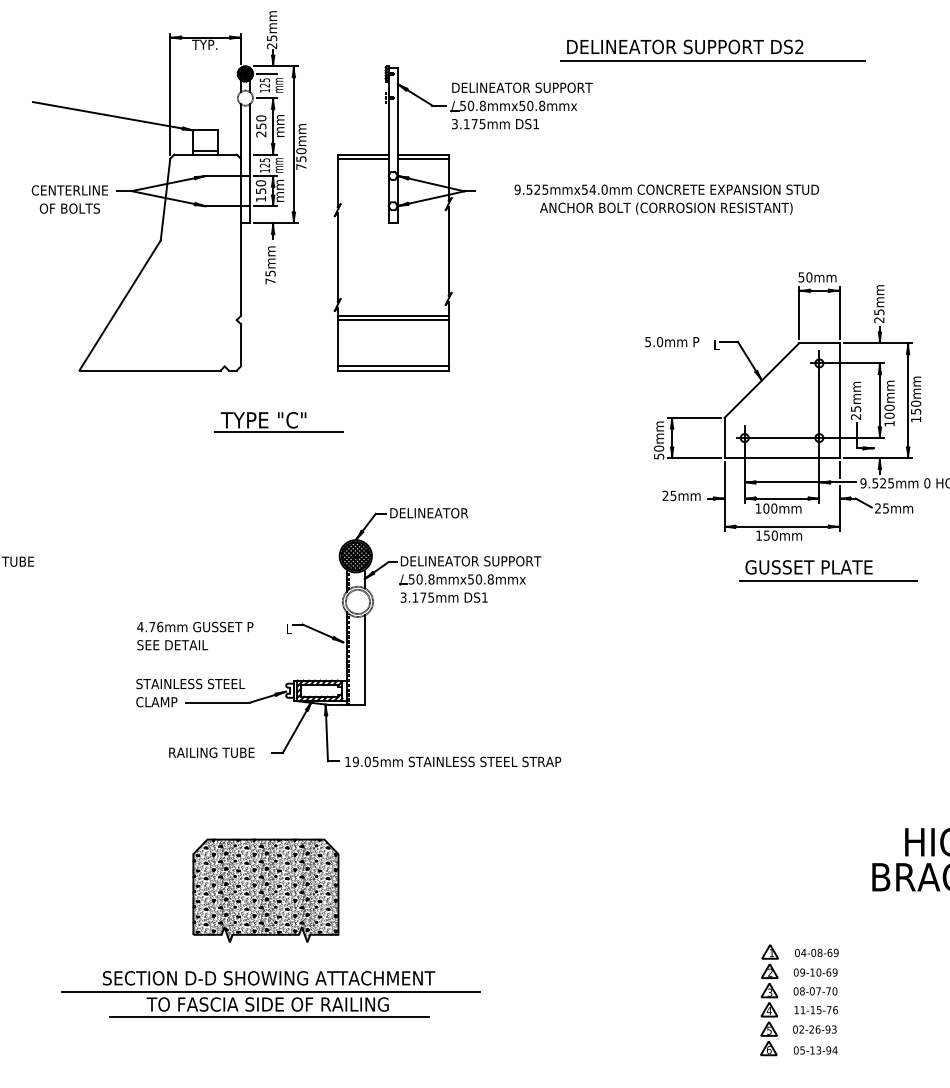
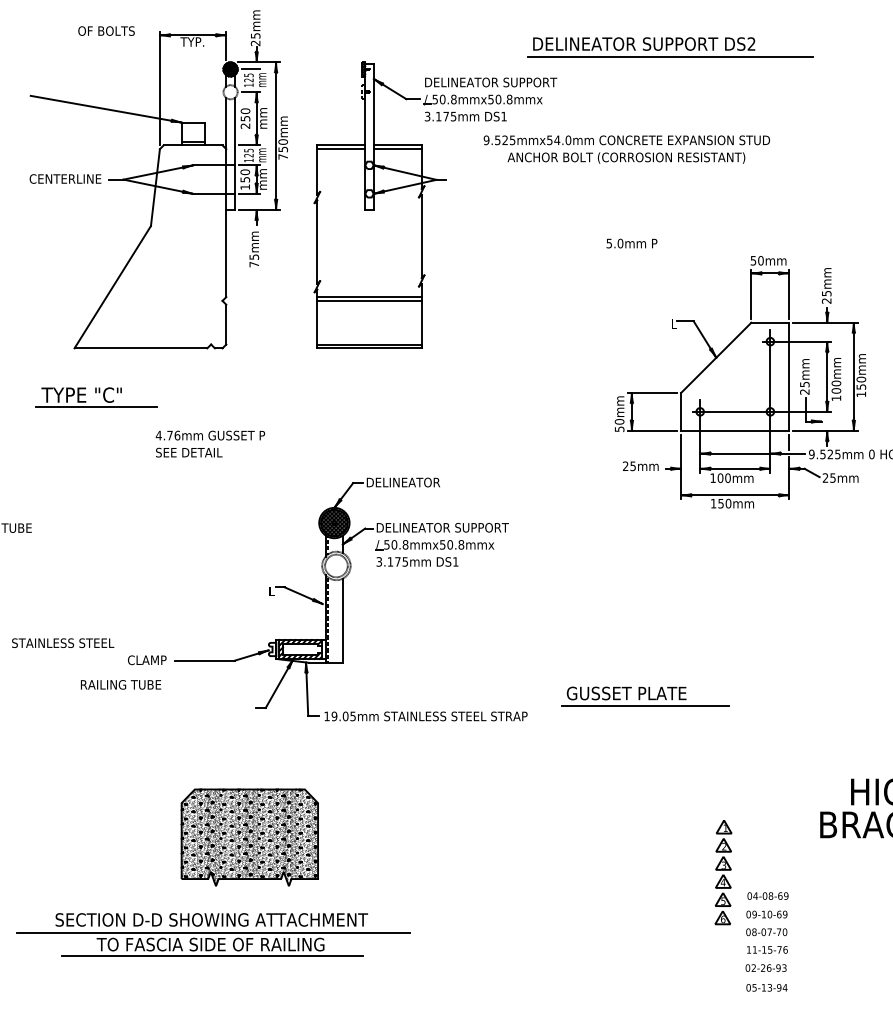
text: (666, 199) -> (626, 149), moved
text: (69, 207) -> (106, 30), moved
text: (671, 341) -> (631, 243), moved
part: (279, 422) -> (96, 397), moved
part: (829, 570) -> (645, 696), moved
text: (195, 635) -> (210, 443), moved
text: (191, 683) -> (63, 642), moved
text: (212, 752) -> (121, 684), moved
part: (270, 993) -> (213, 934), moved
part: (769, 1000) -> (723, 872), moved

